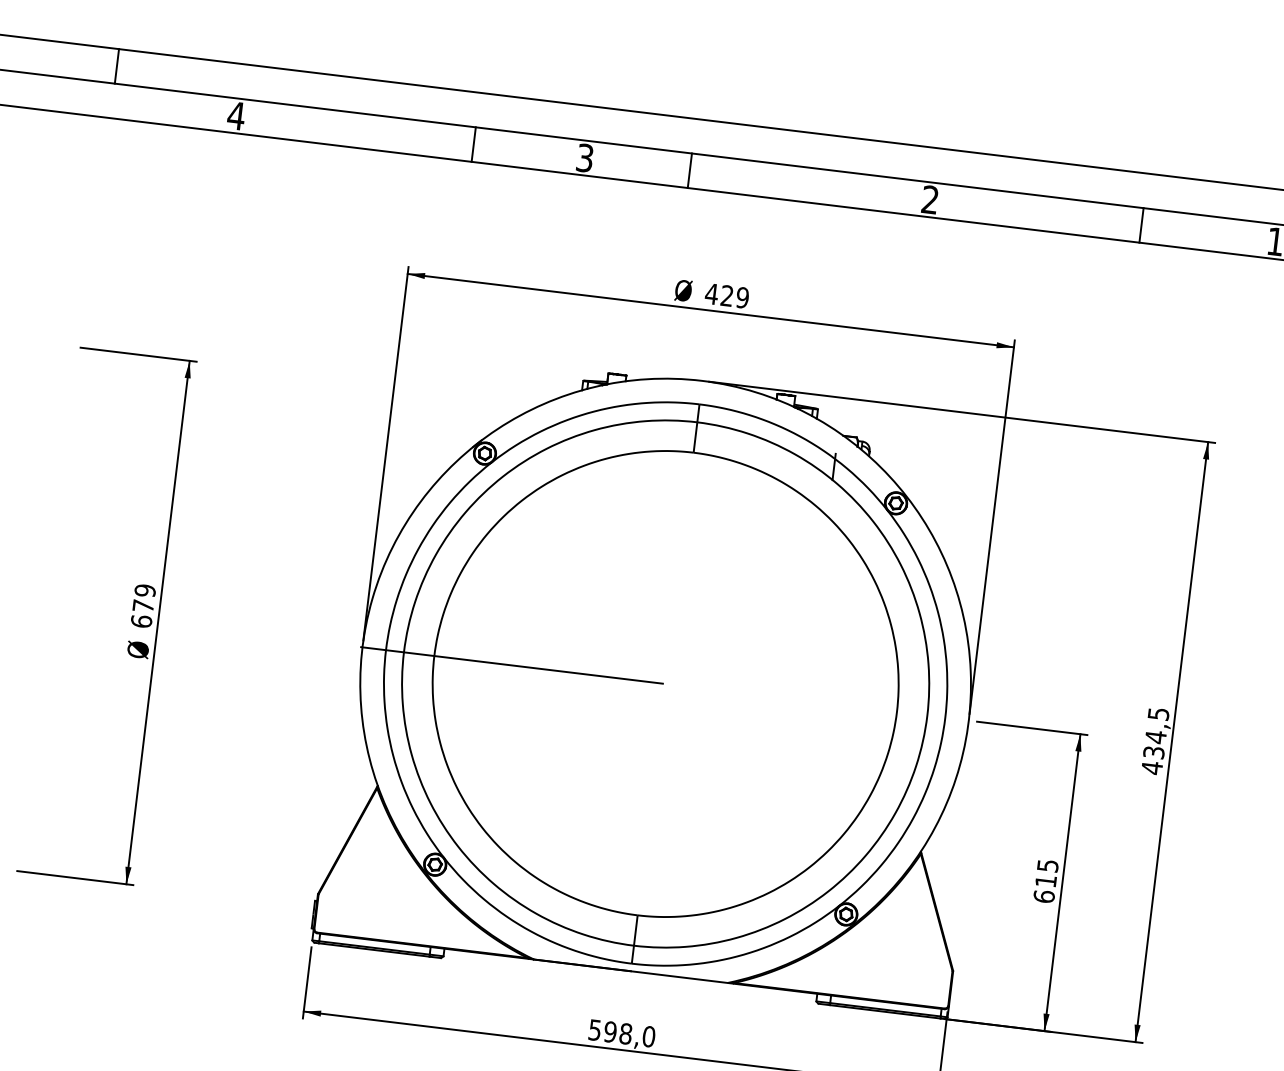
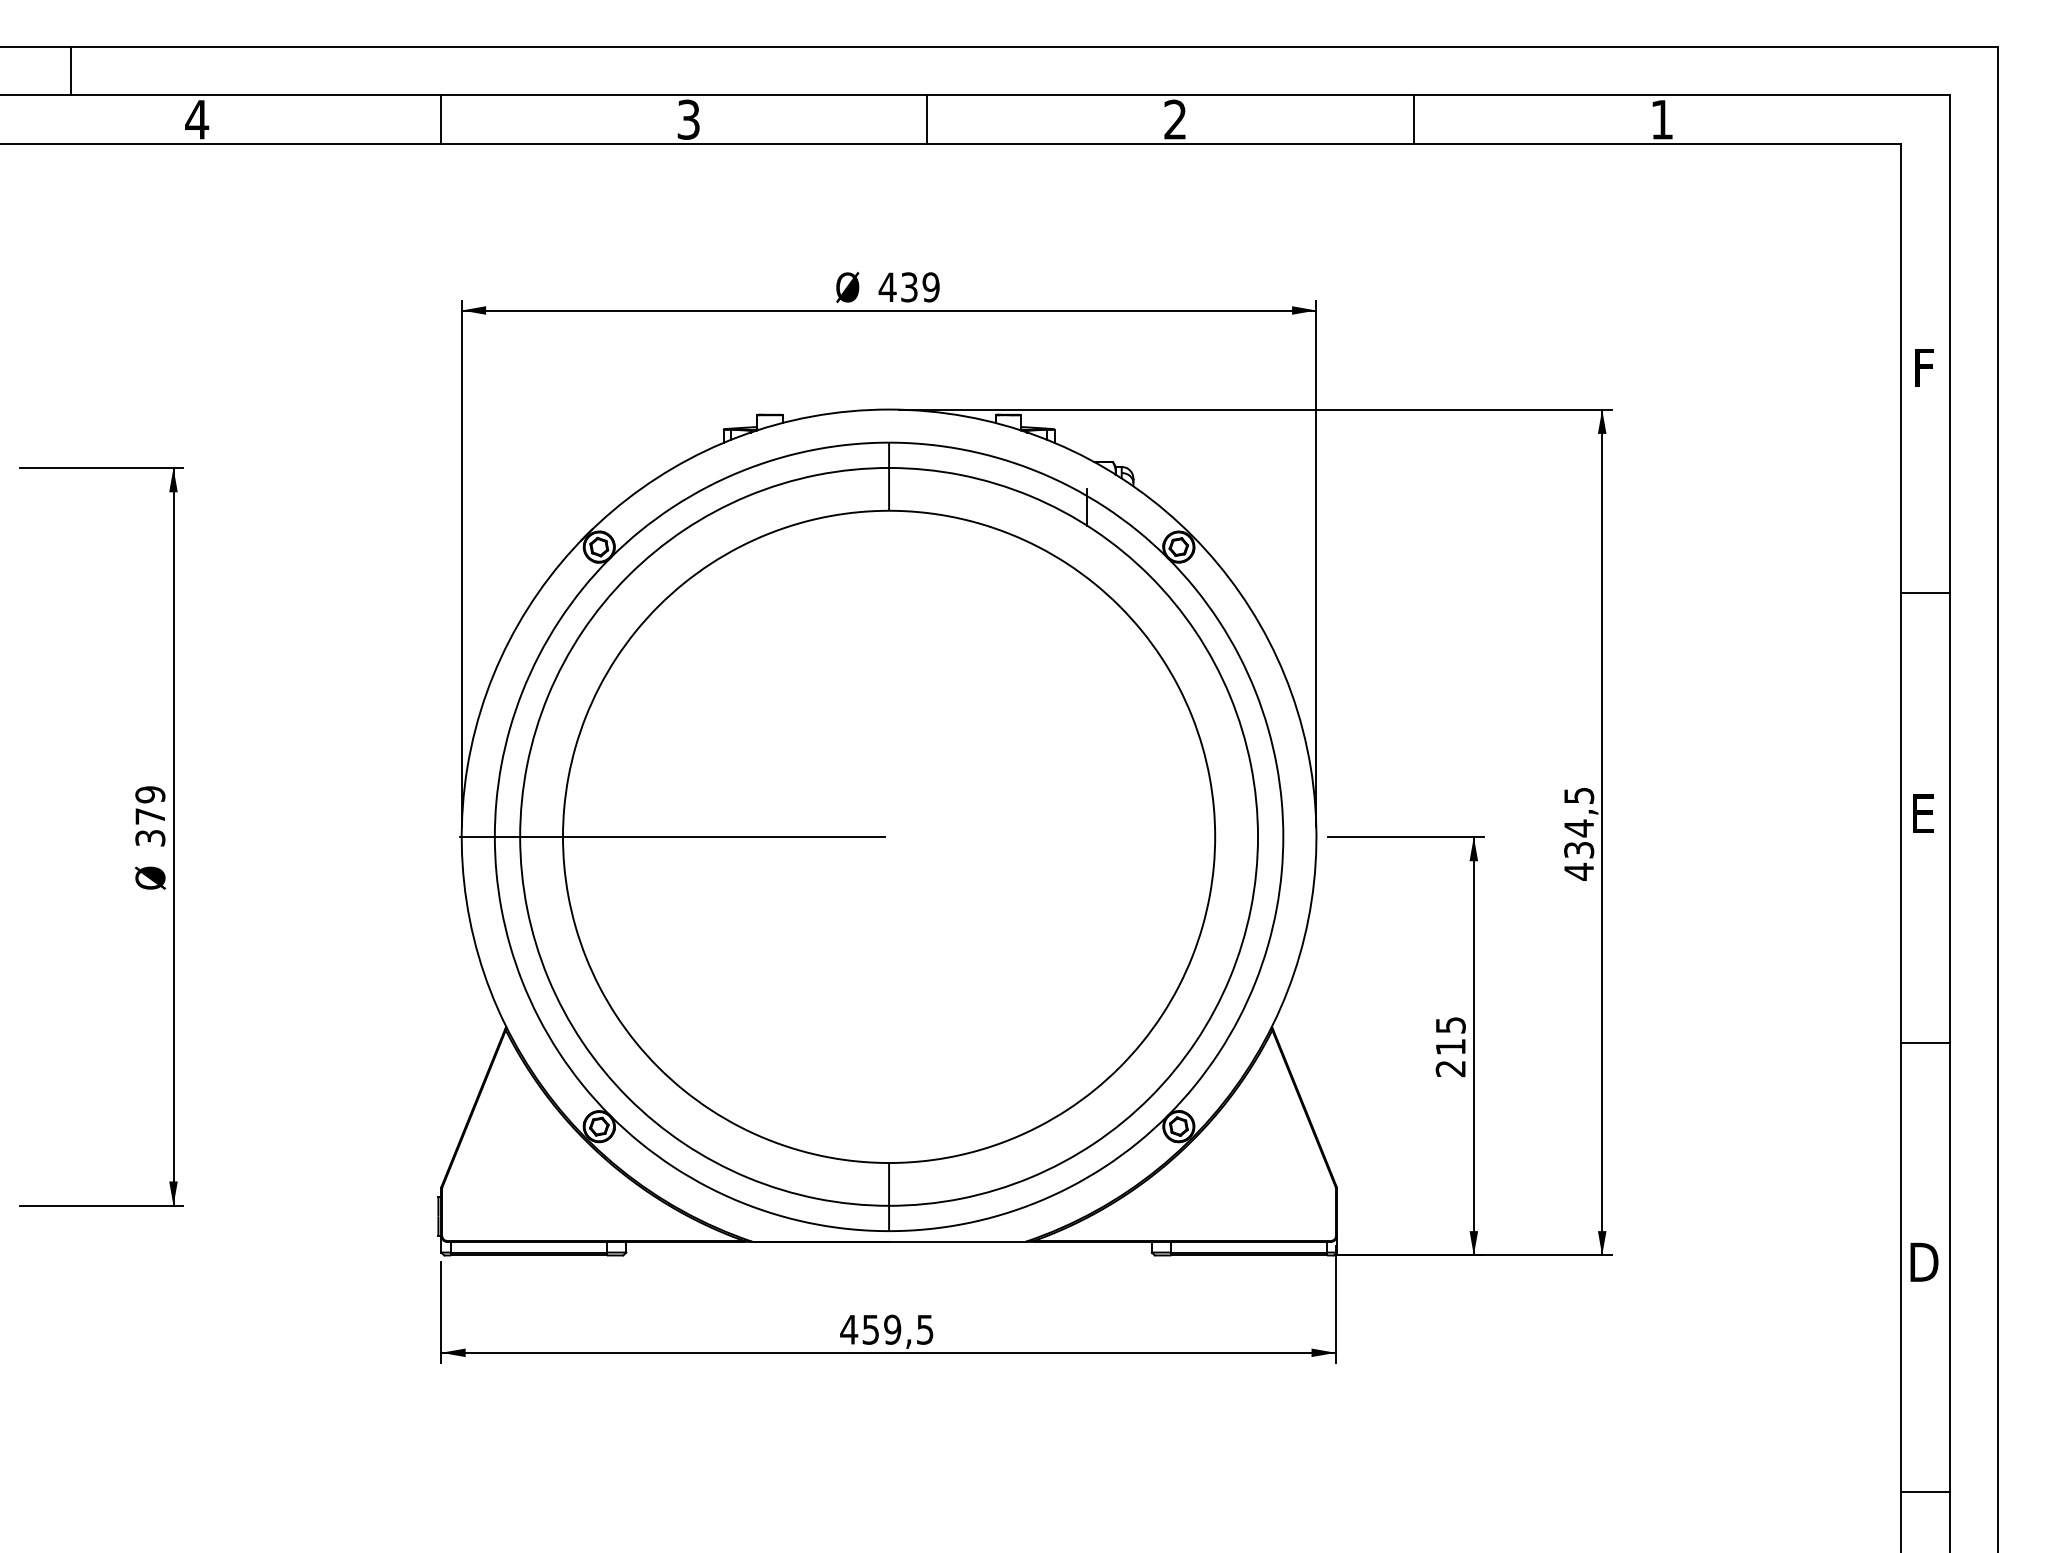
line: (116, 66) -> (70, 70), moved
line: (473, 144) -> (440, 119), moved
line: (689, 170) -> (927, 119), moved
line: (1141, 225) -> (1414, 119), moved
text: (727, 296) -> (909, 287), 429 -> 439
text: (141, 621) -> (150, 837), 679 -> 379
text: (1044, 896) -> (1450, 1068), 615 -> 215
text: (621, 1033) -> (886, 1329), 598,0 -> 459,5

